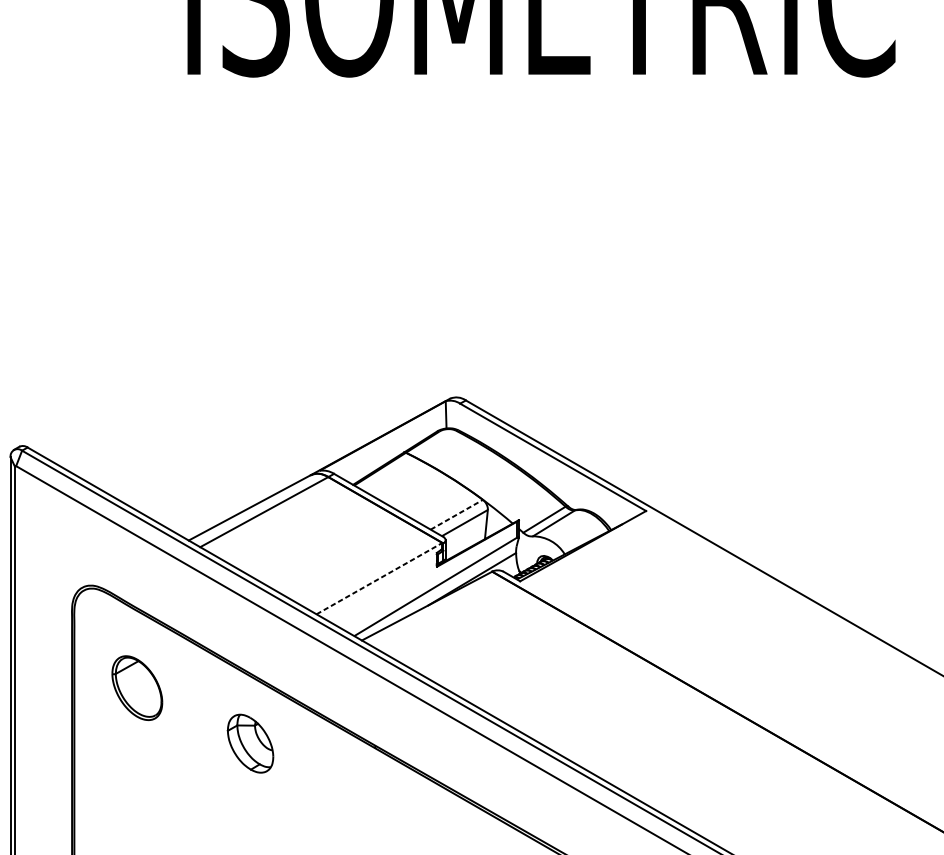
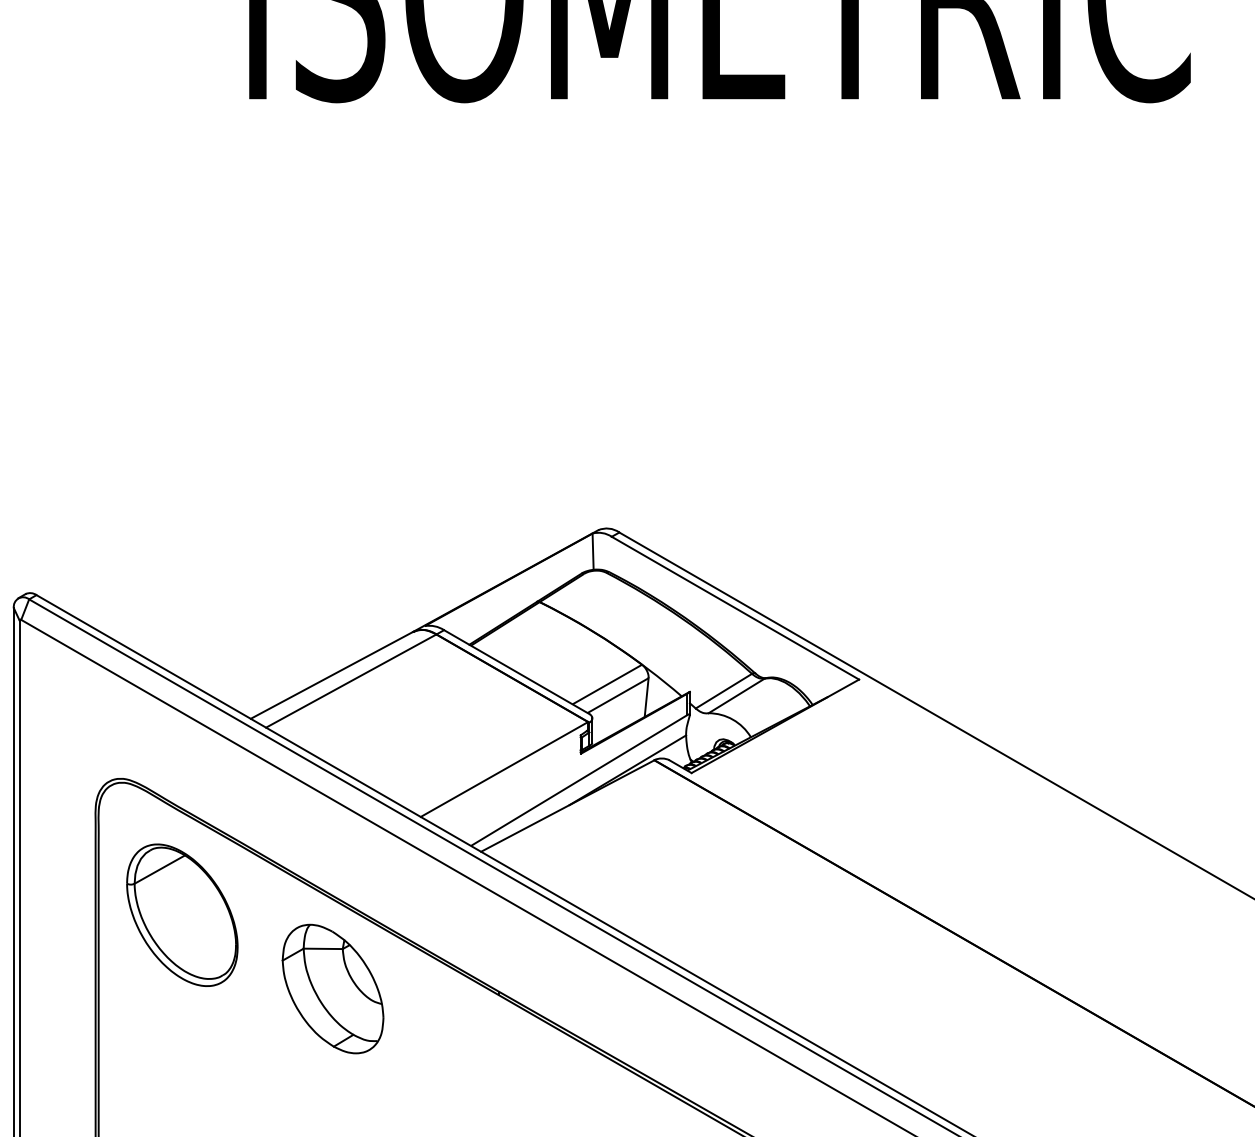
line: (456, 514) -> (606, 684), dashed -> solid
line: (379, 578) -> (504, 769), dashed -> solid
part: (137, 687) -> (182, 914), size x1.67
part: (250, 743) -> (332, 988), size x1.67

